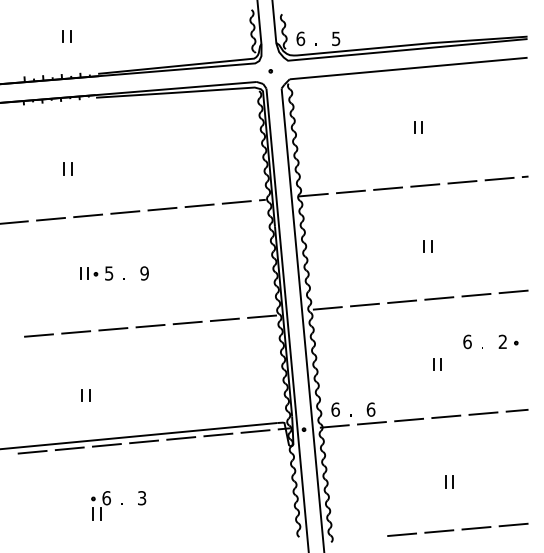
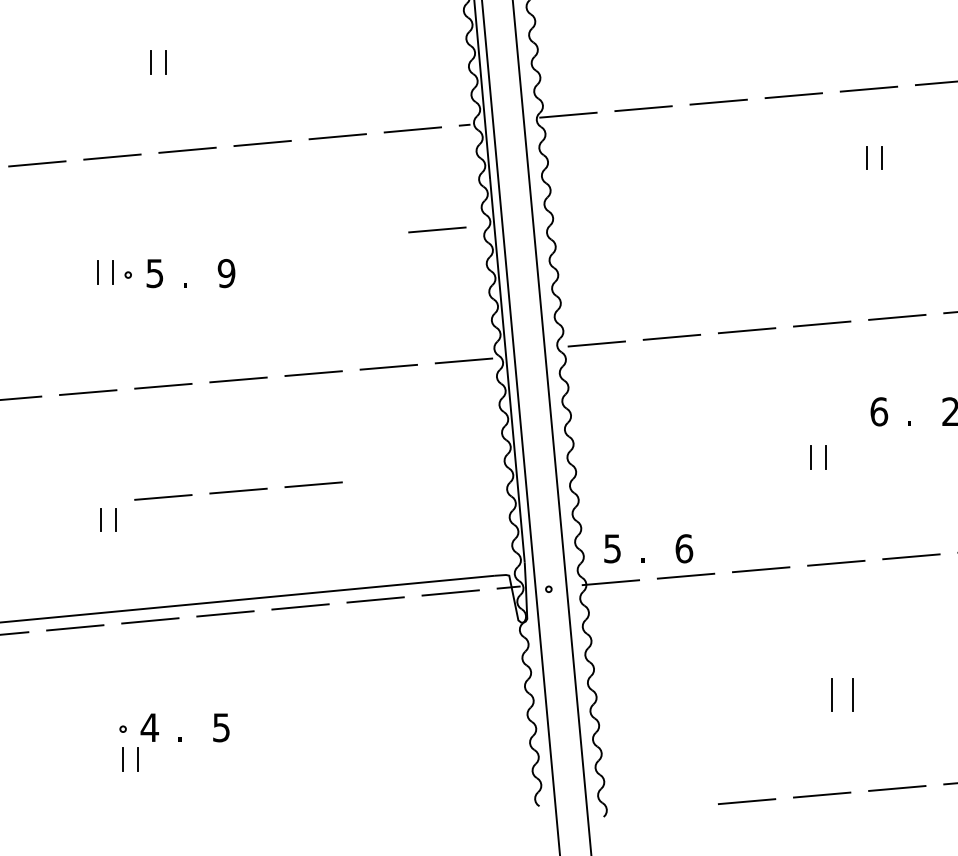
part: (67, 168) -> (157, 61), moved
part: (427, 246) -> (873, 158), moved
line: (248, 251) -> (436, 229), added
line: (150, 381) -> (238, 491), added
text: (335, 409) -> (612, 548), 6 -> 5
part: (449, 481) -> (842, 693), size x1.4
text: (142, 497) -> (222, 726), 3 -> 5
text: (106, 498) -> (149, 728), 6 -> 4

